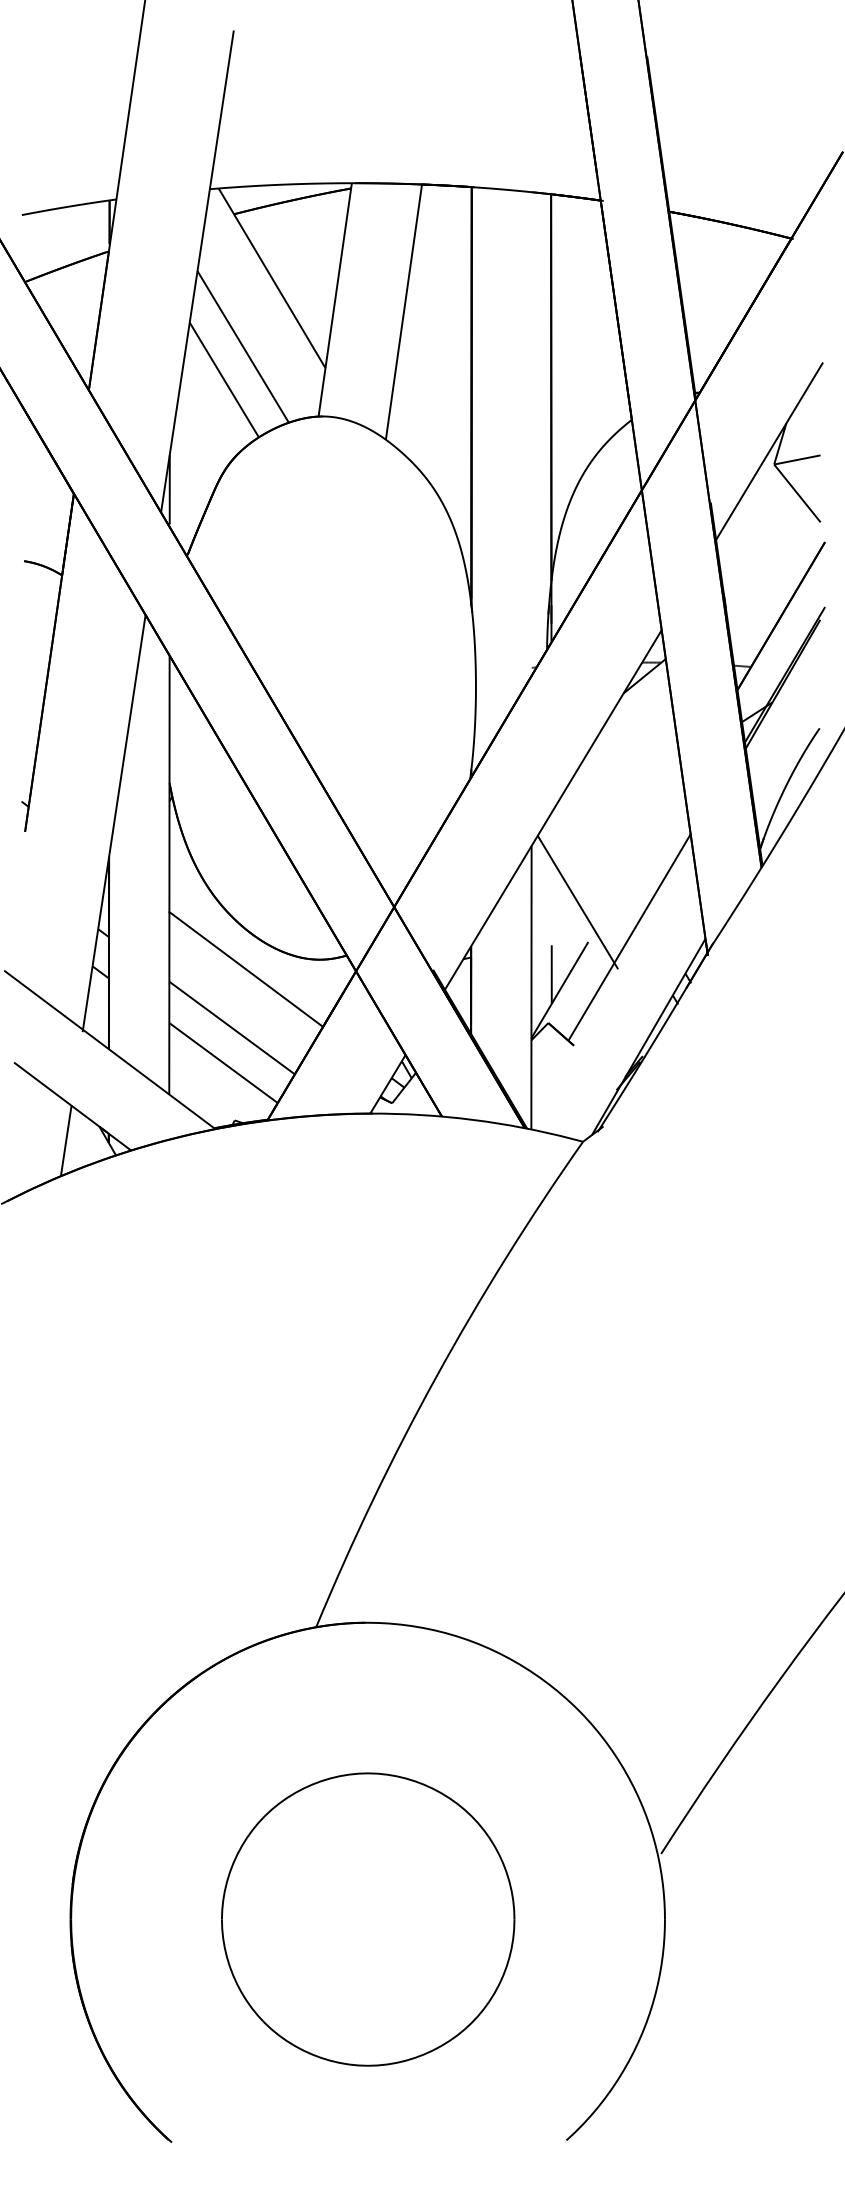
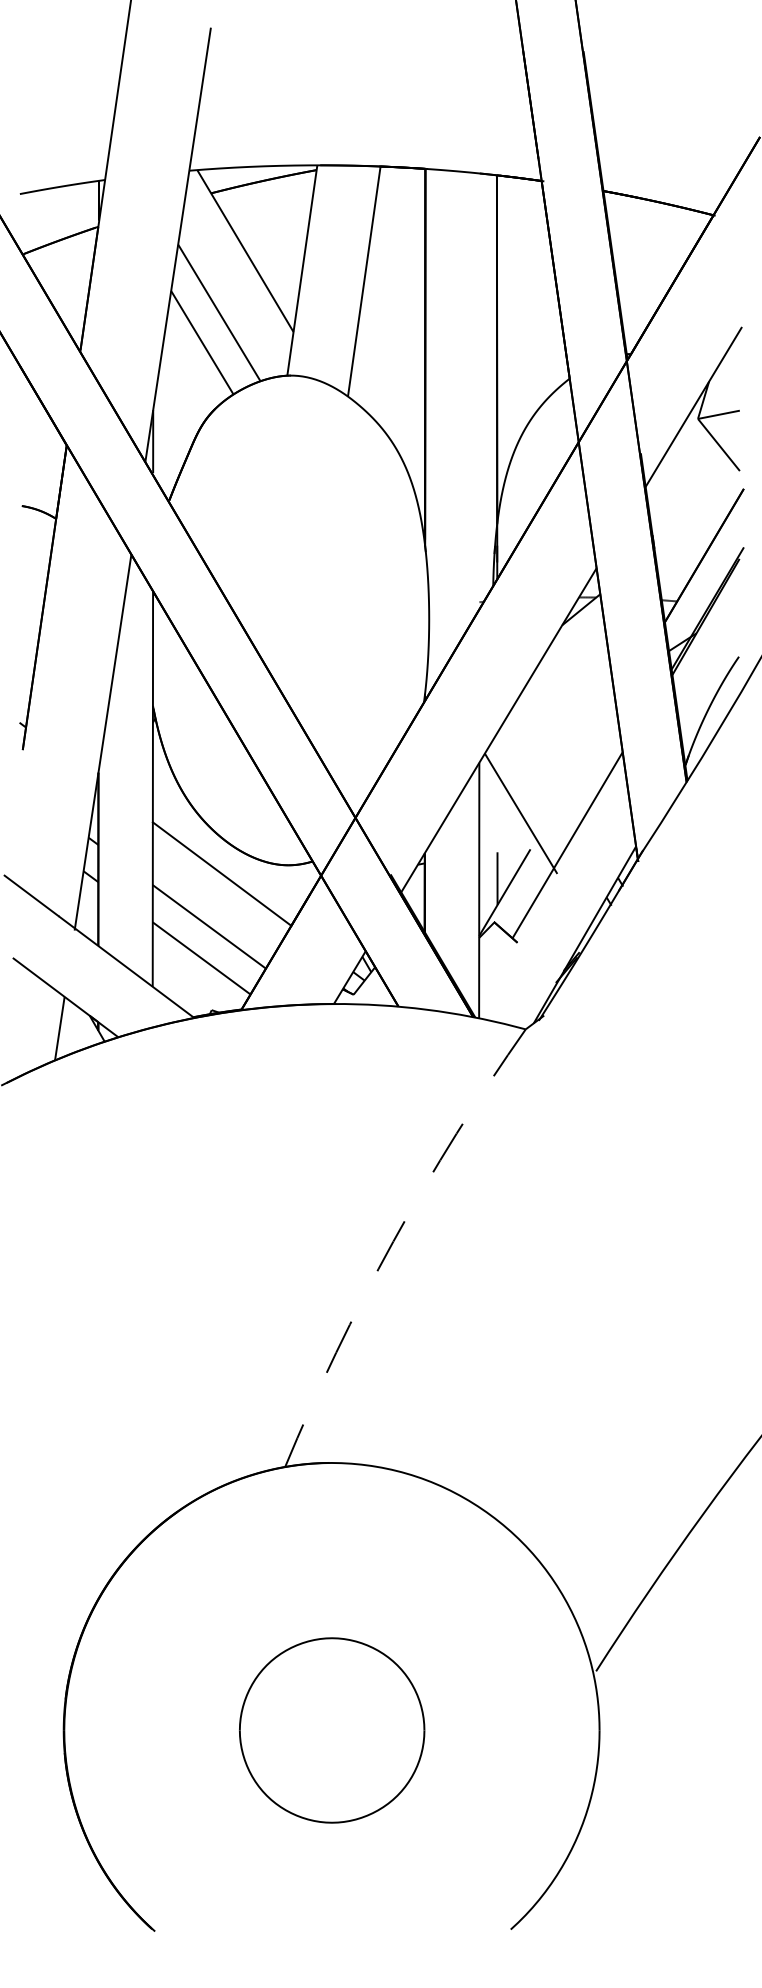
arc: (436, 1377) -> (393, 1241), solid -> dashed
part: (368, 1919) -> (332, 1730), size x0.7

